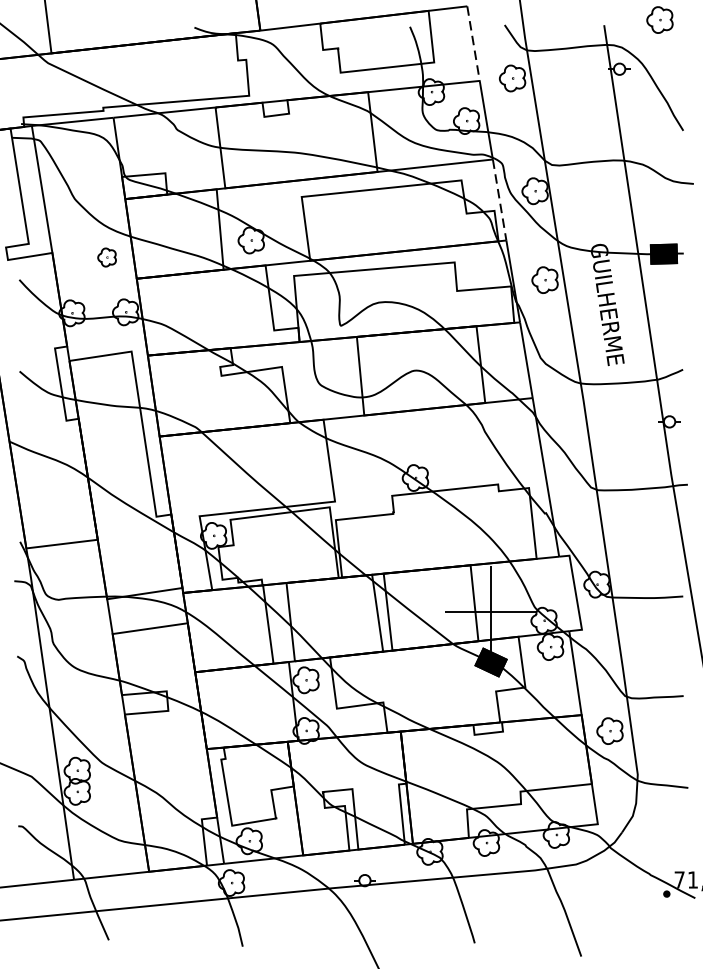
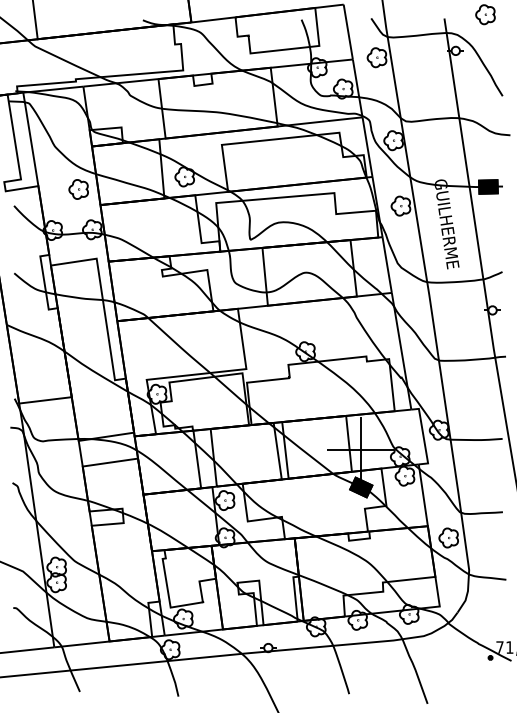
line: (473, 44) -> (348, 32), dashed -> solid
line: (499, 200) -> (367, 147), dashed -> solid
part: (106, 257) -> (78, 189), size x1.43

